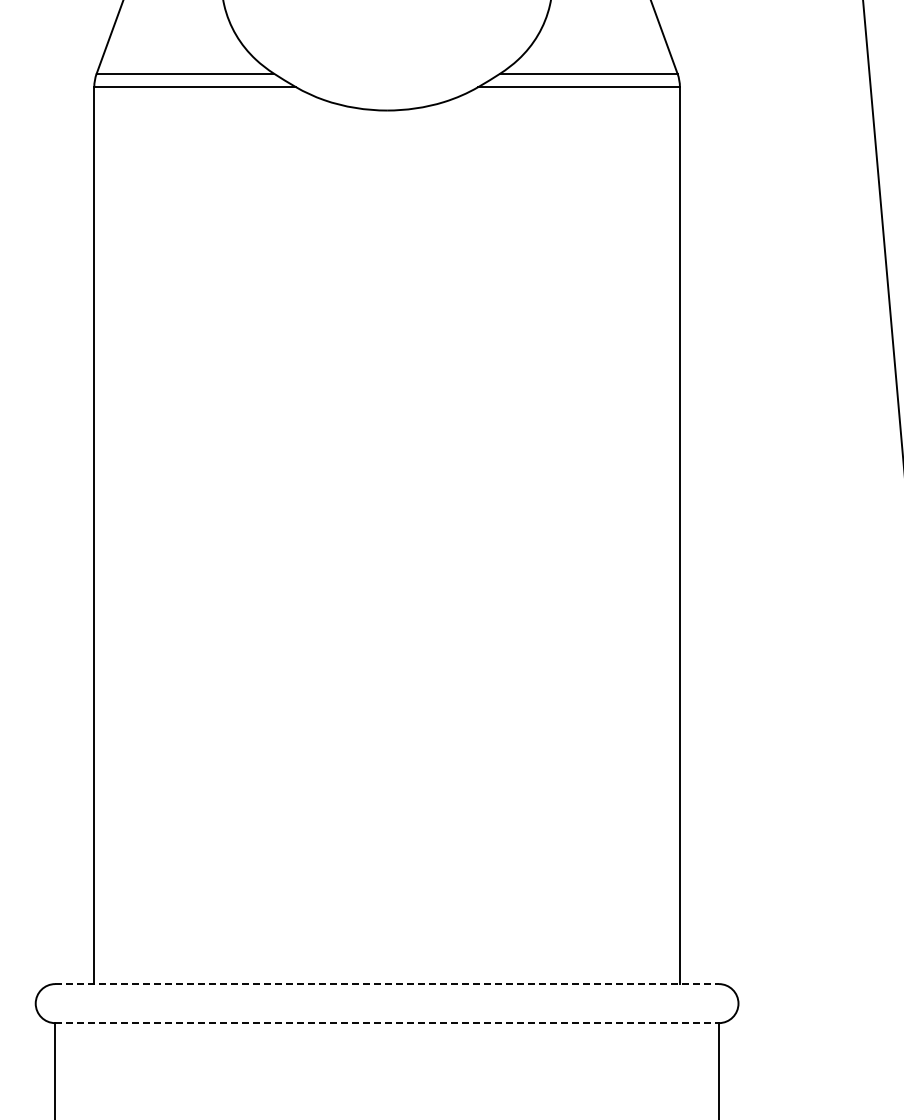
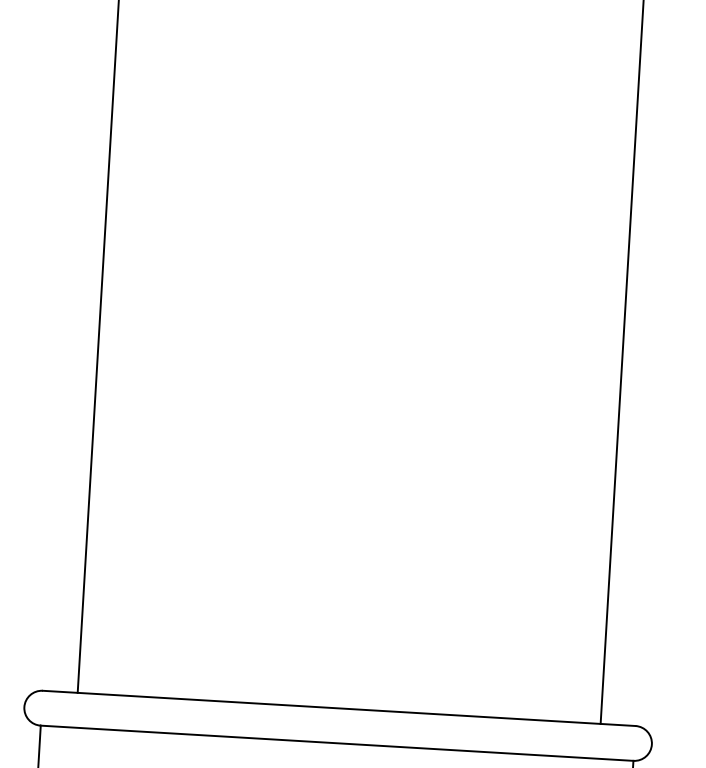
line: (387, 984) -> (339, 708), dashed -> solid
line: (387, 1023) -> (337, 743), dashed -> solid

